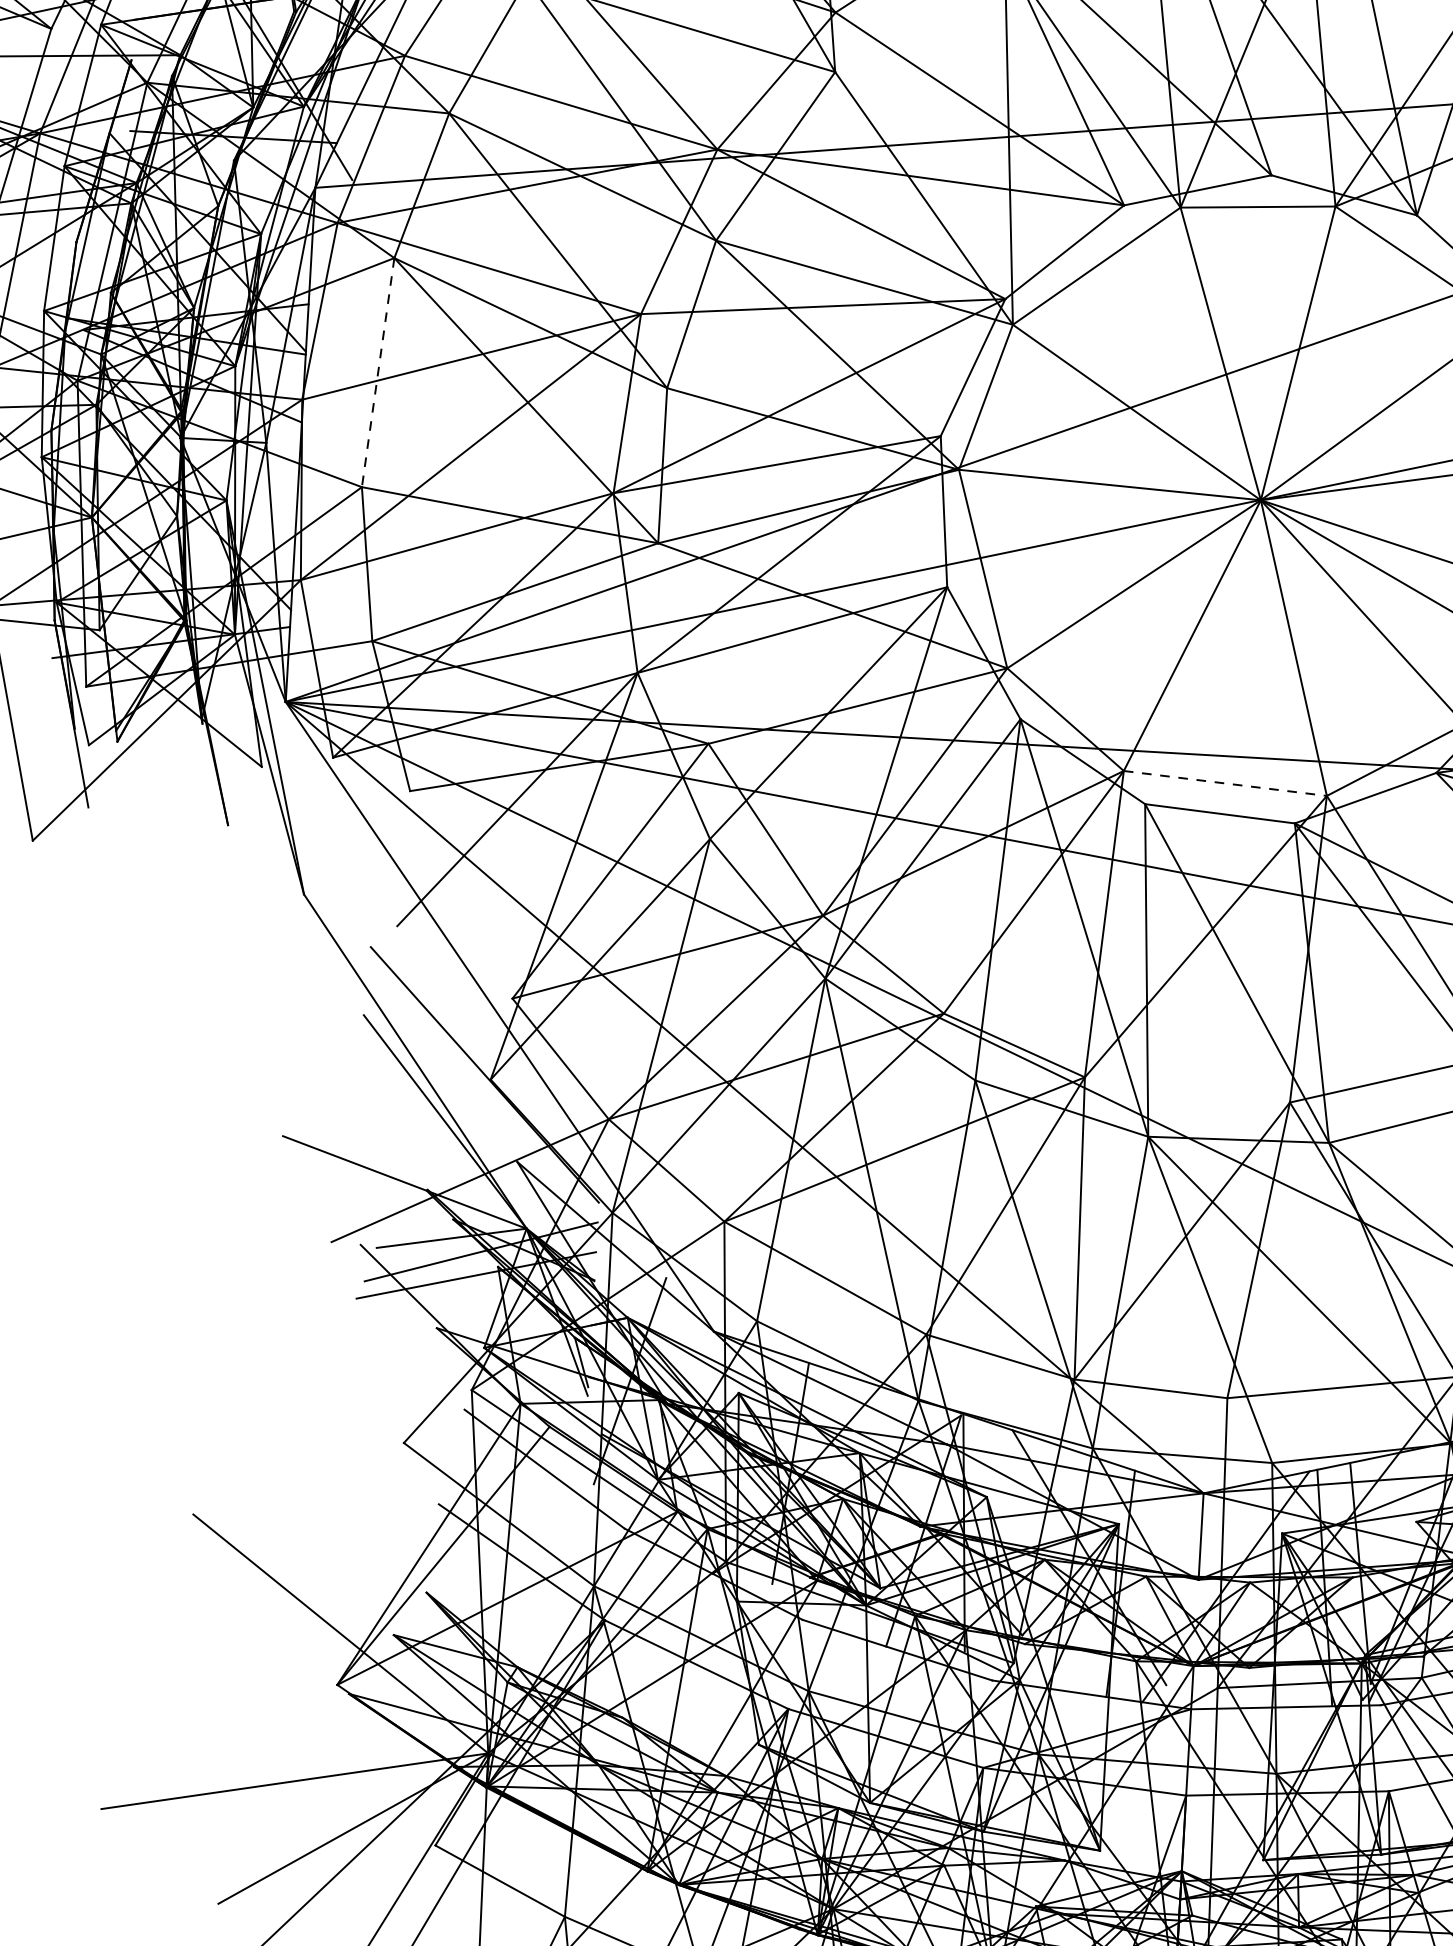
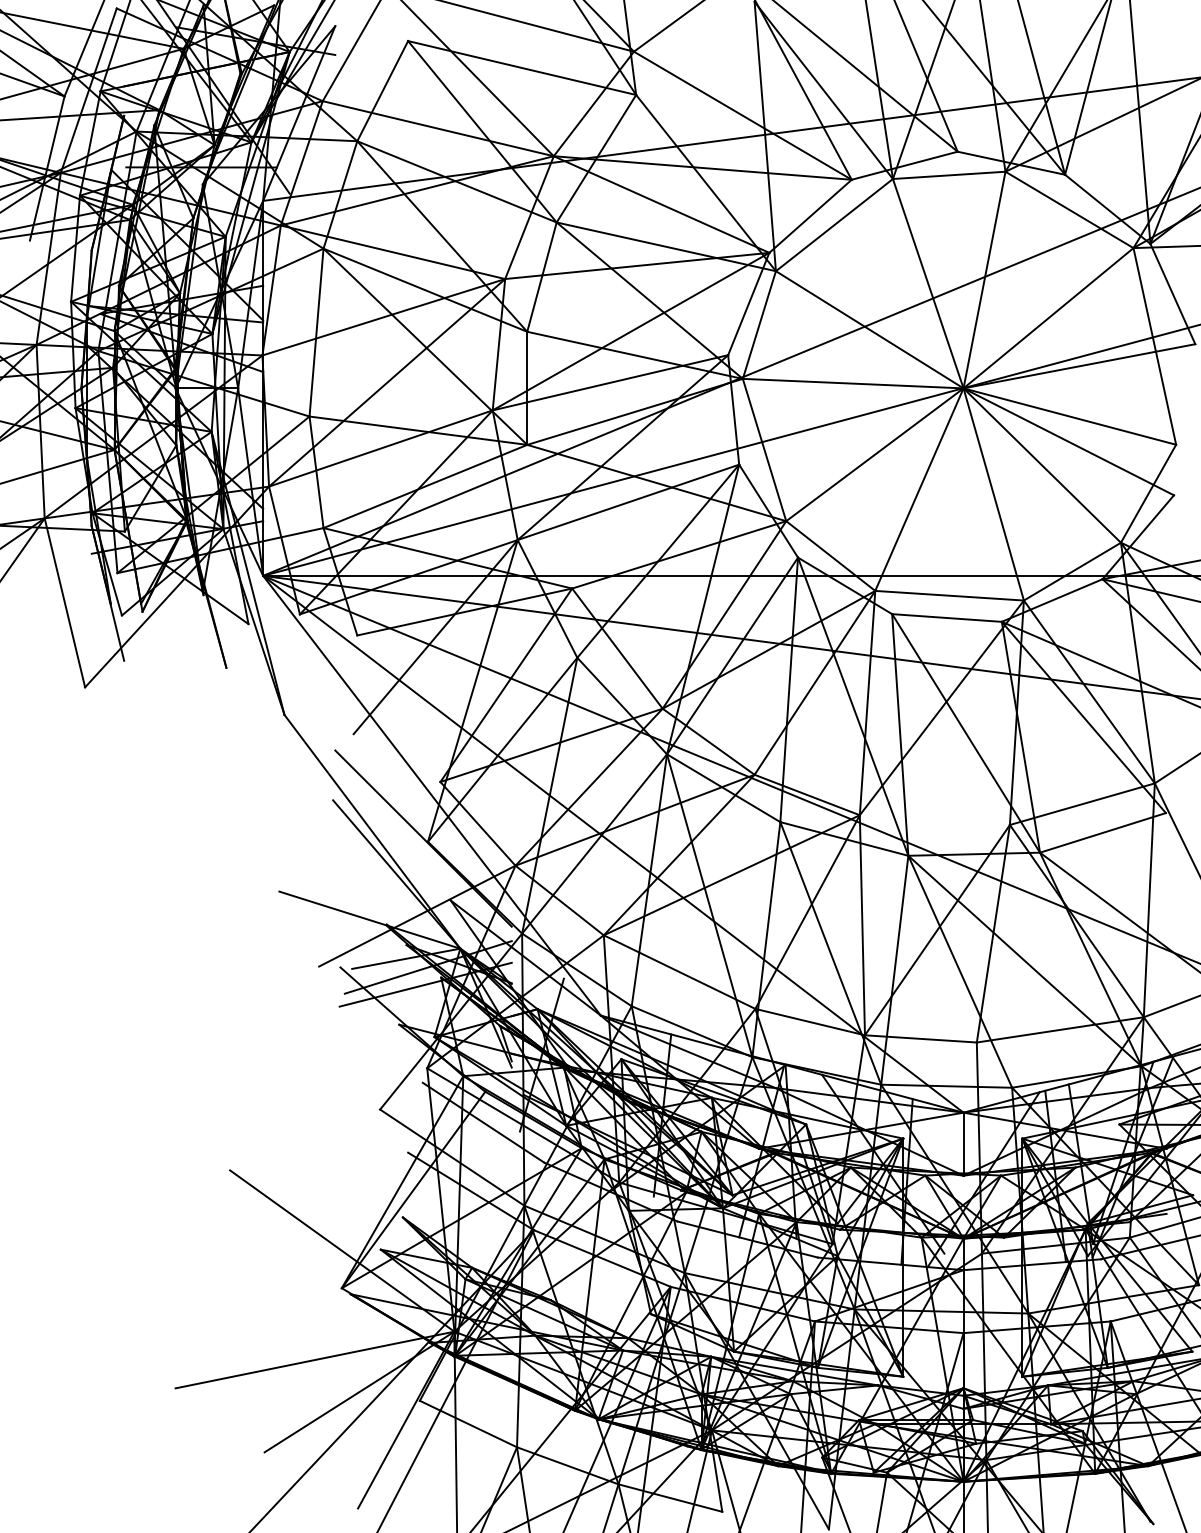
line: (378, 373) -> (316, 333), dashed -> solid
line: (1226, 783) -> (950, 595), dashed -> solid

